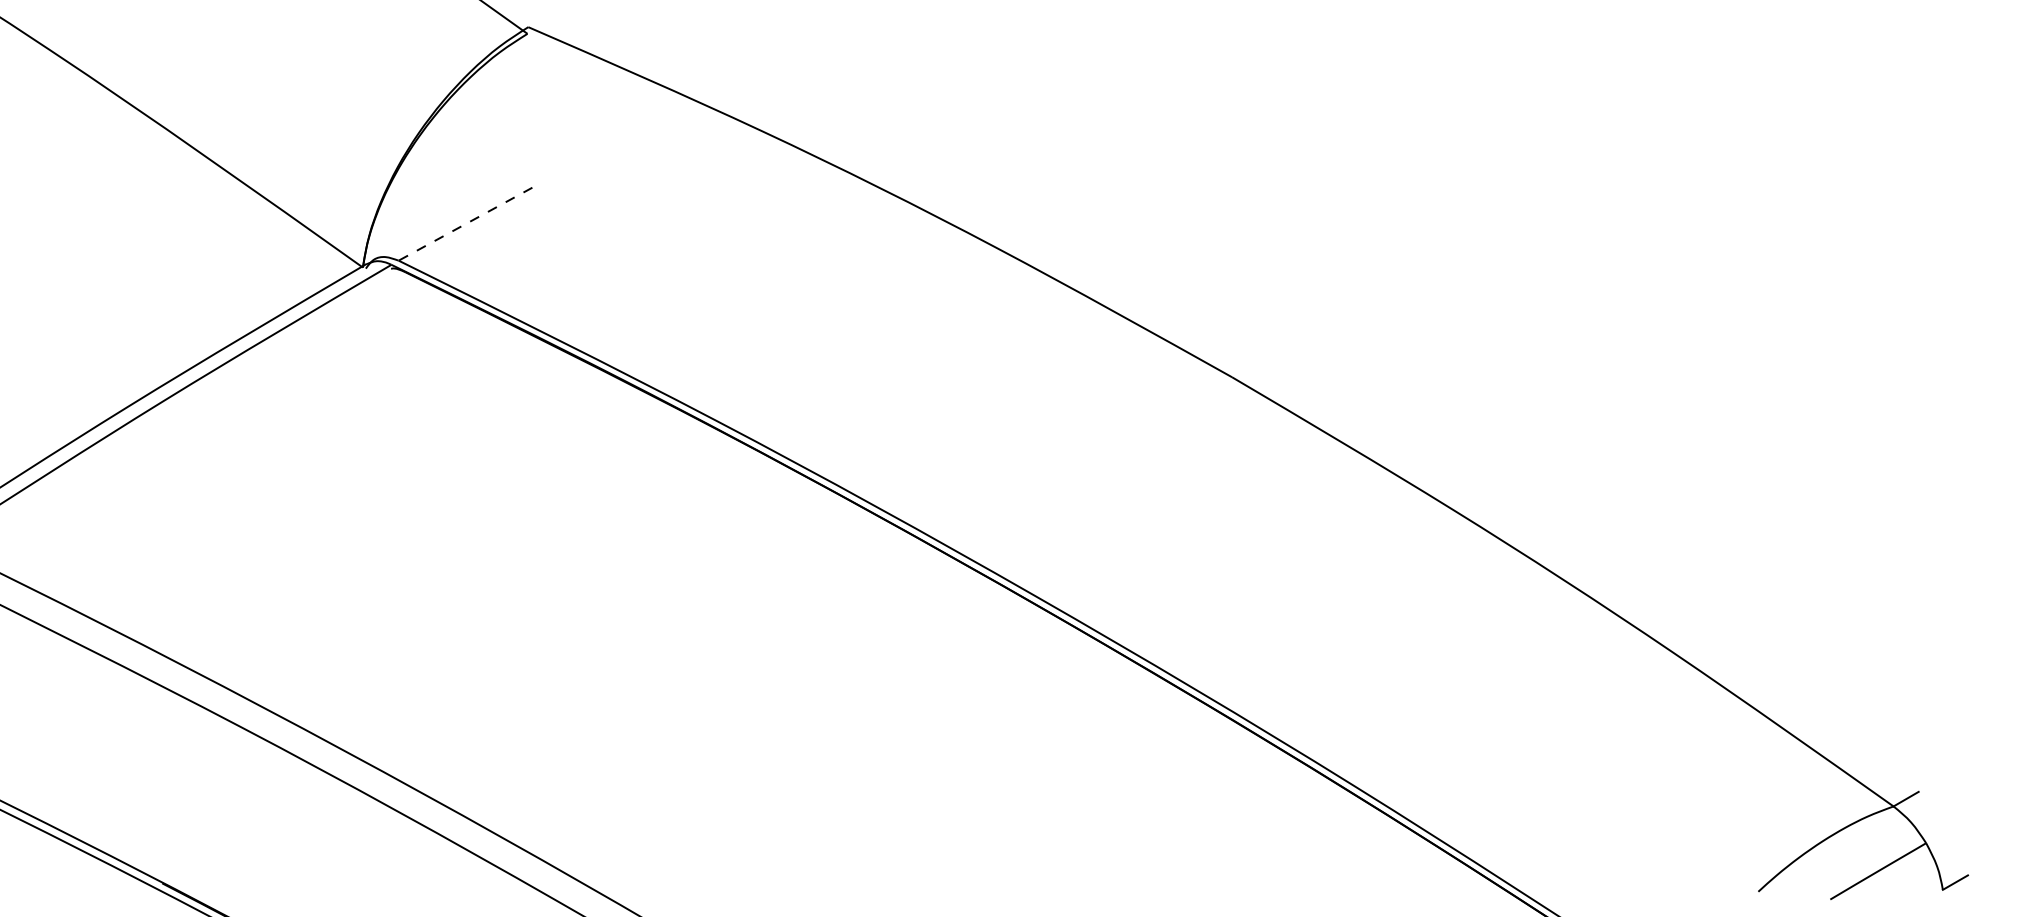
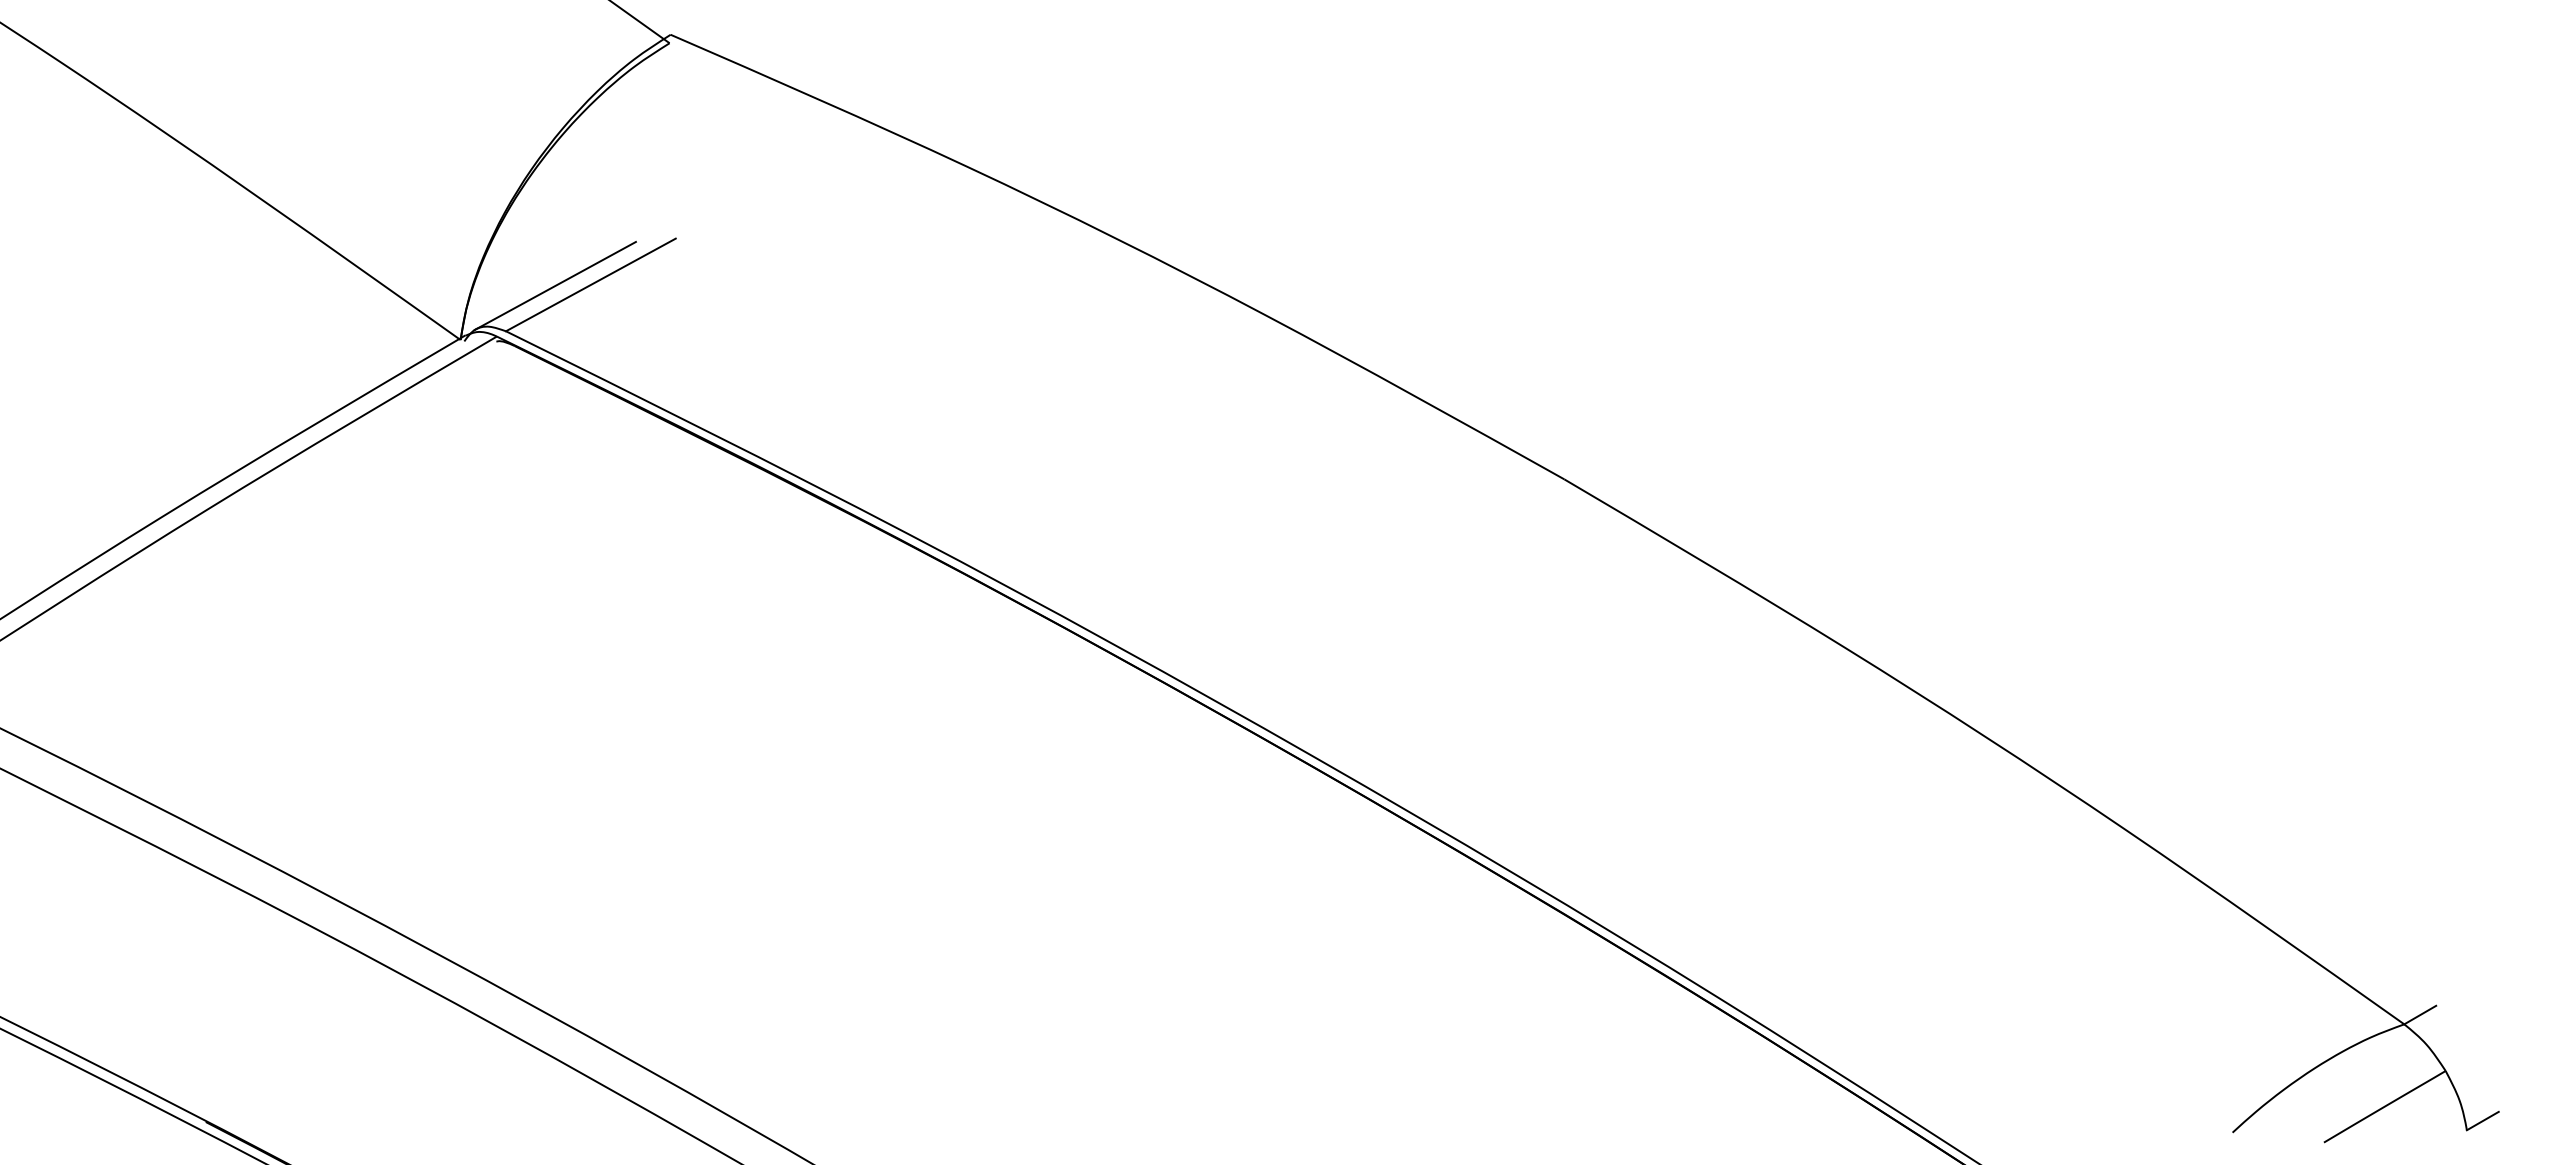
line: (465, 223) -> (590, 284), dashed -> solid
line: (436, 224) -> (554, 285), added

